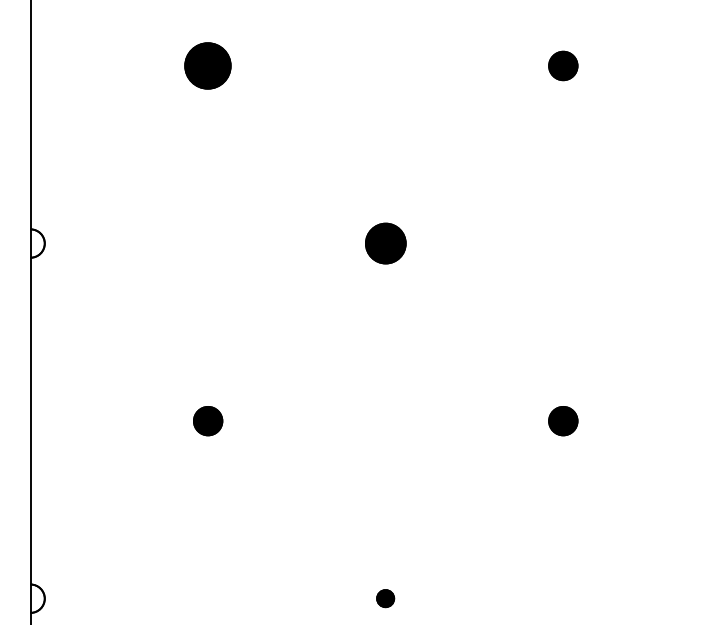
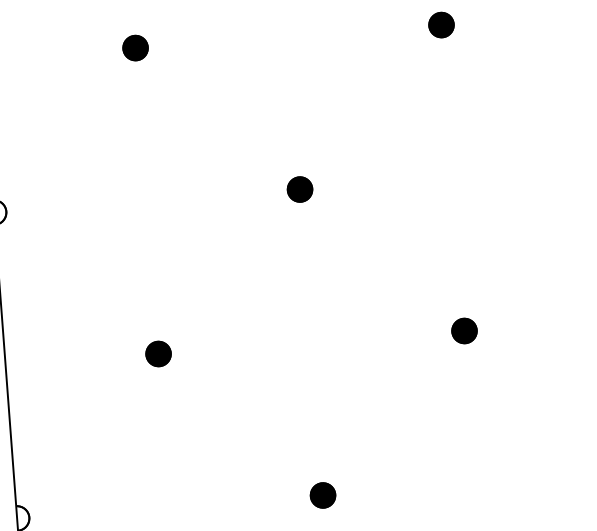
part: (208, 65) -> (135, 47), size x0.62
part: (385, 243) -> (299, 189), size x0.71
part: (385, 598) -> (322, 495), size x1.67

